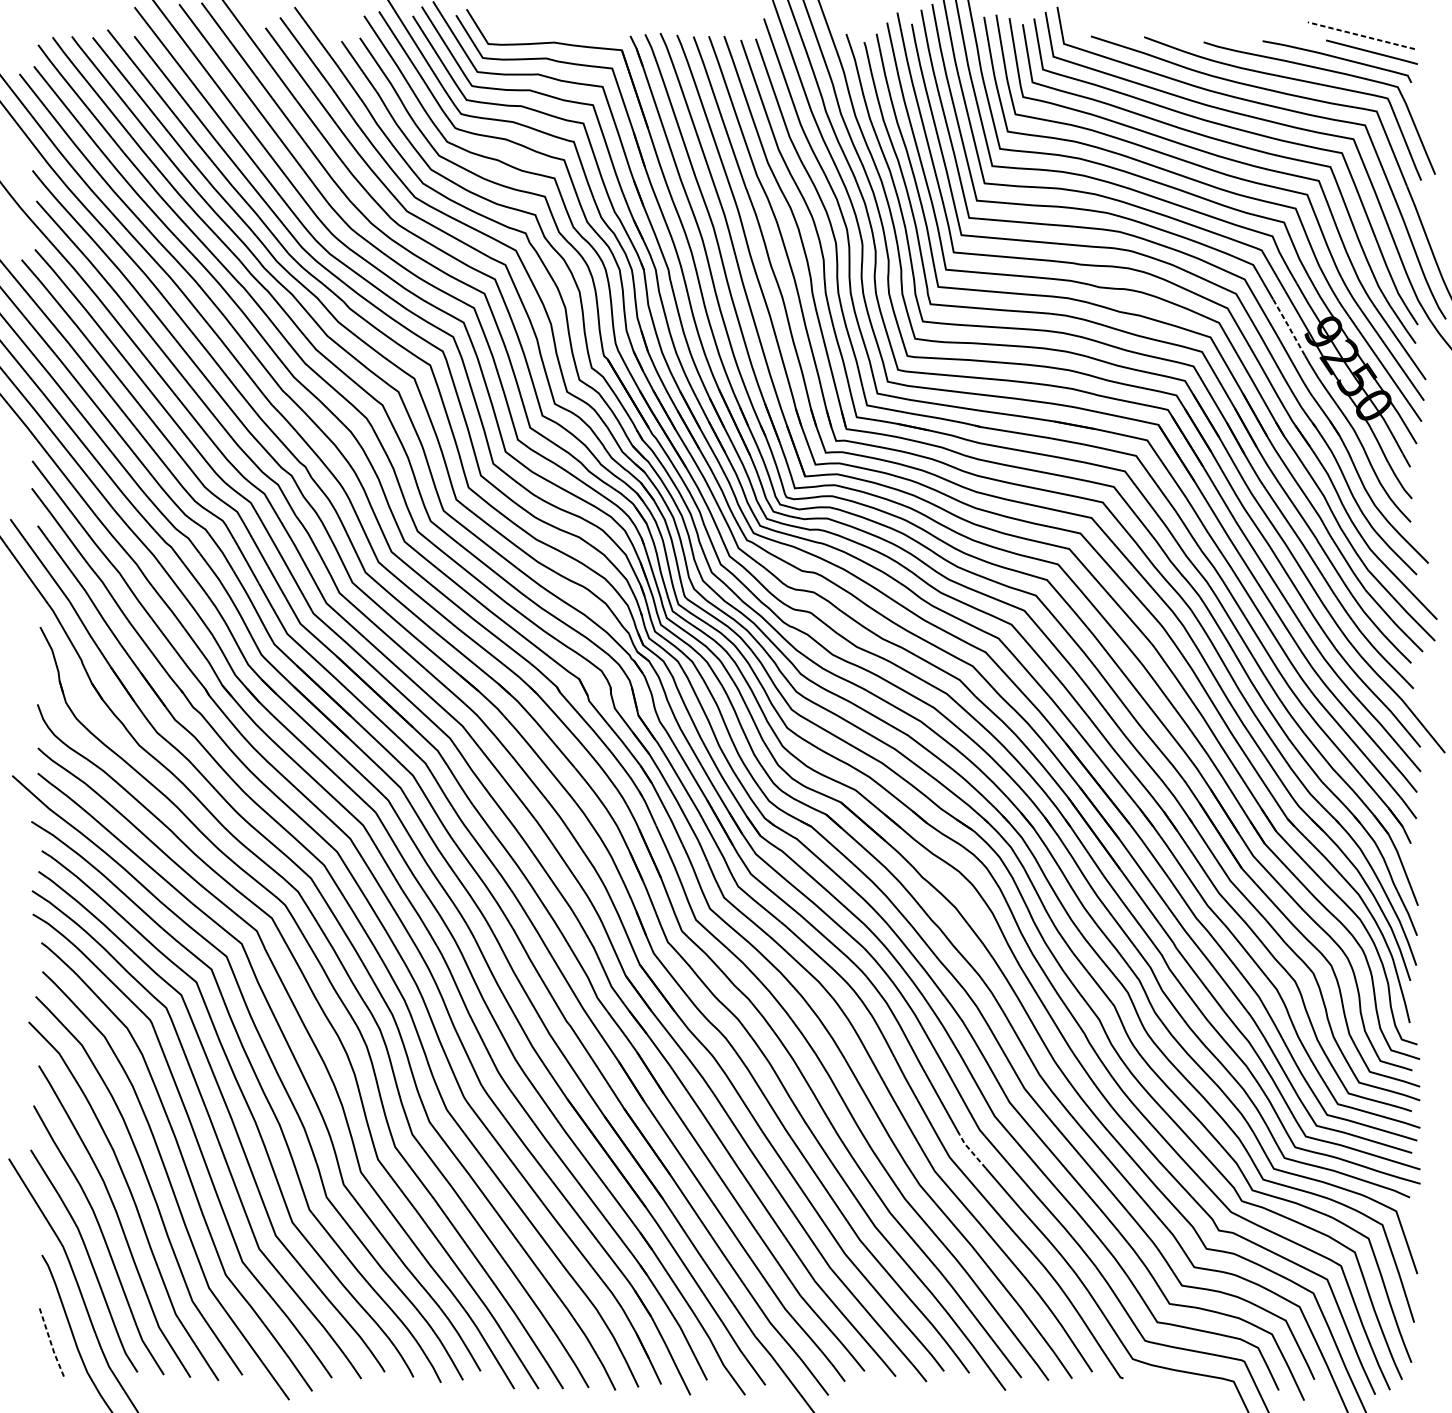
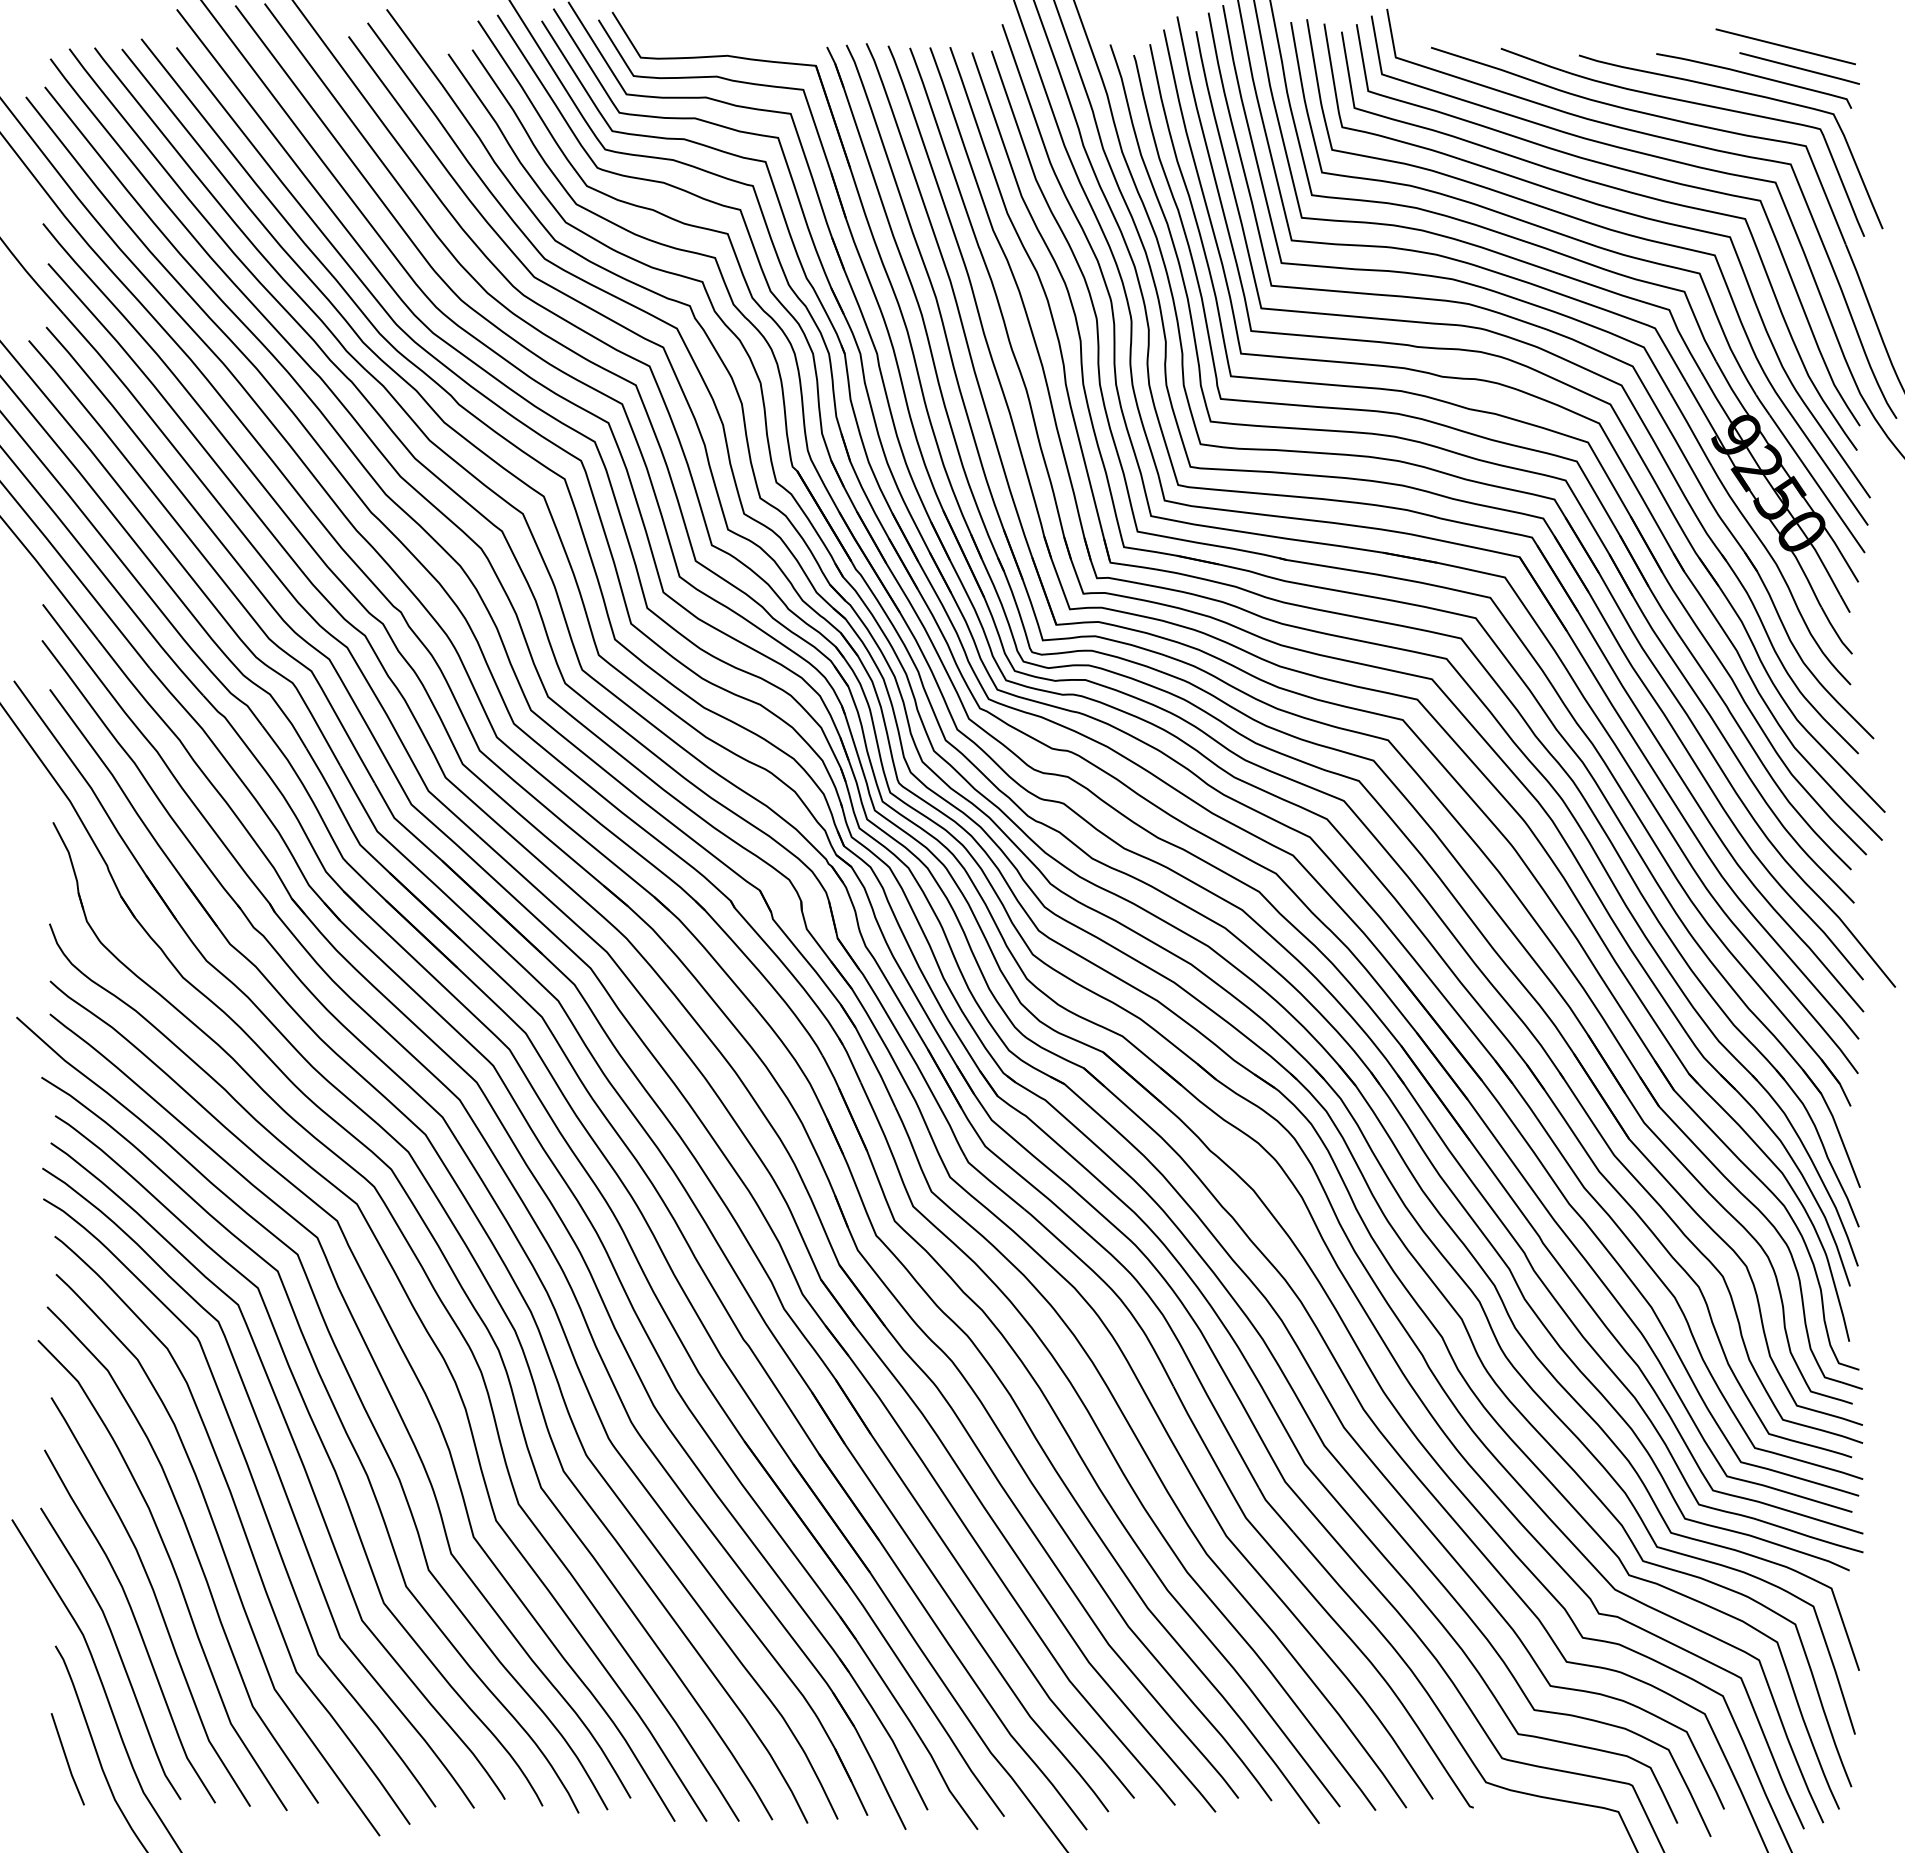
line: (1361, 35) -> (1785, 46), dashed -> solid
line: (1289, 327) -> (1691, 429), dashed -> solid
line: (971, 1151) -> (1274, 1509), dashed -> solid
line: (50, 1341) -> (66, 1759), dashed -> solid

